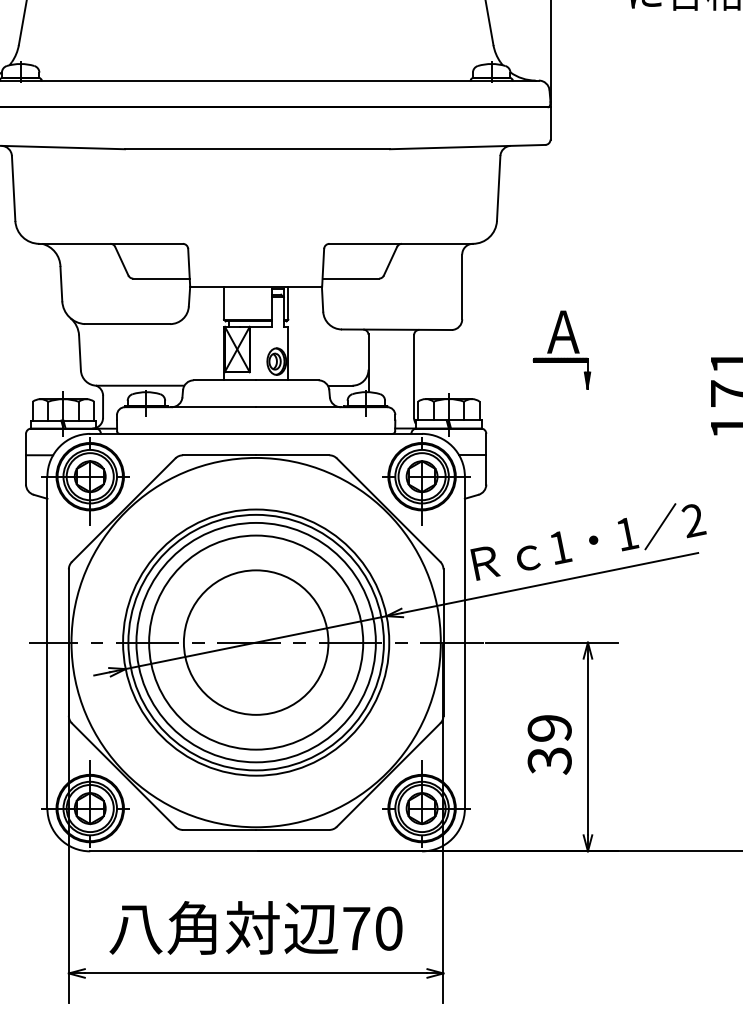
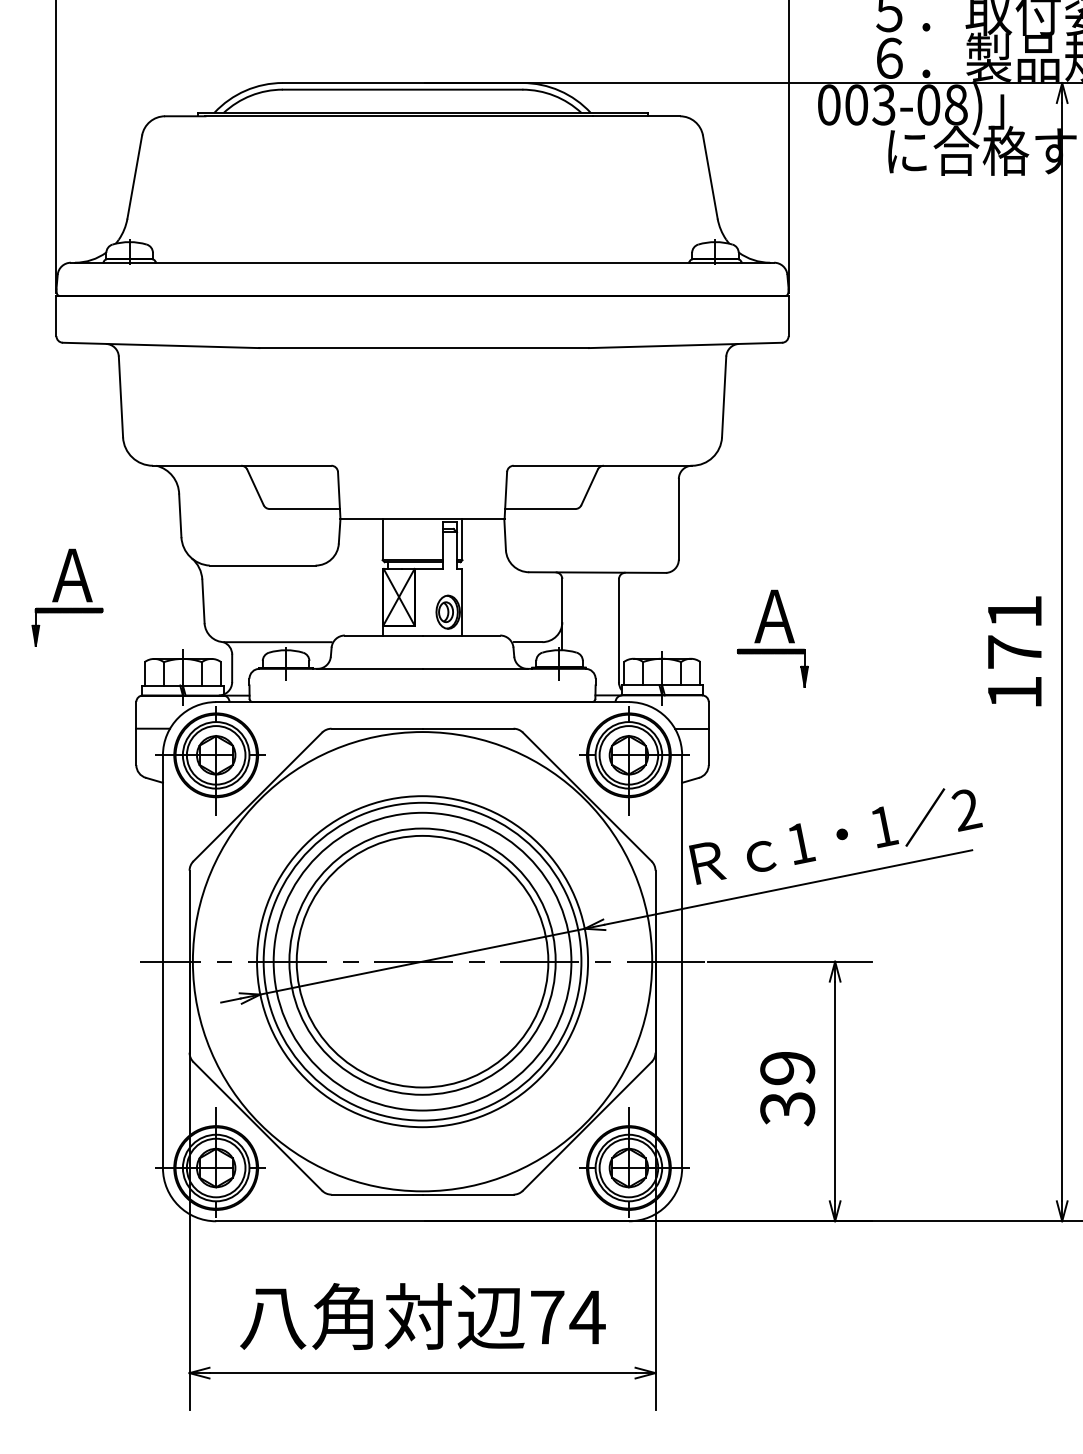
part: (561, 357) -> (772, 648), moved
circle: (256, 642) -> (422, 961), size x1.4
text: (388, 928) -> (587, 1317), 70 -> 74

